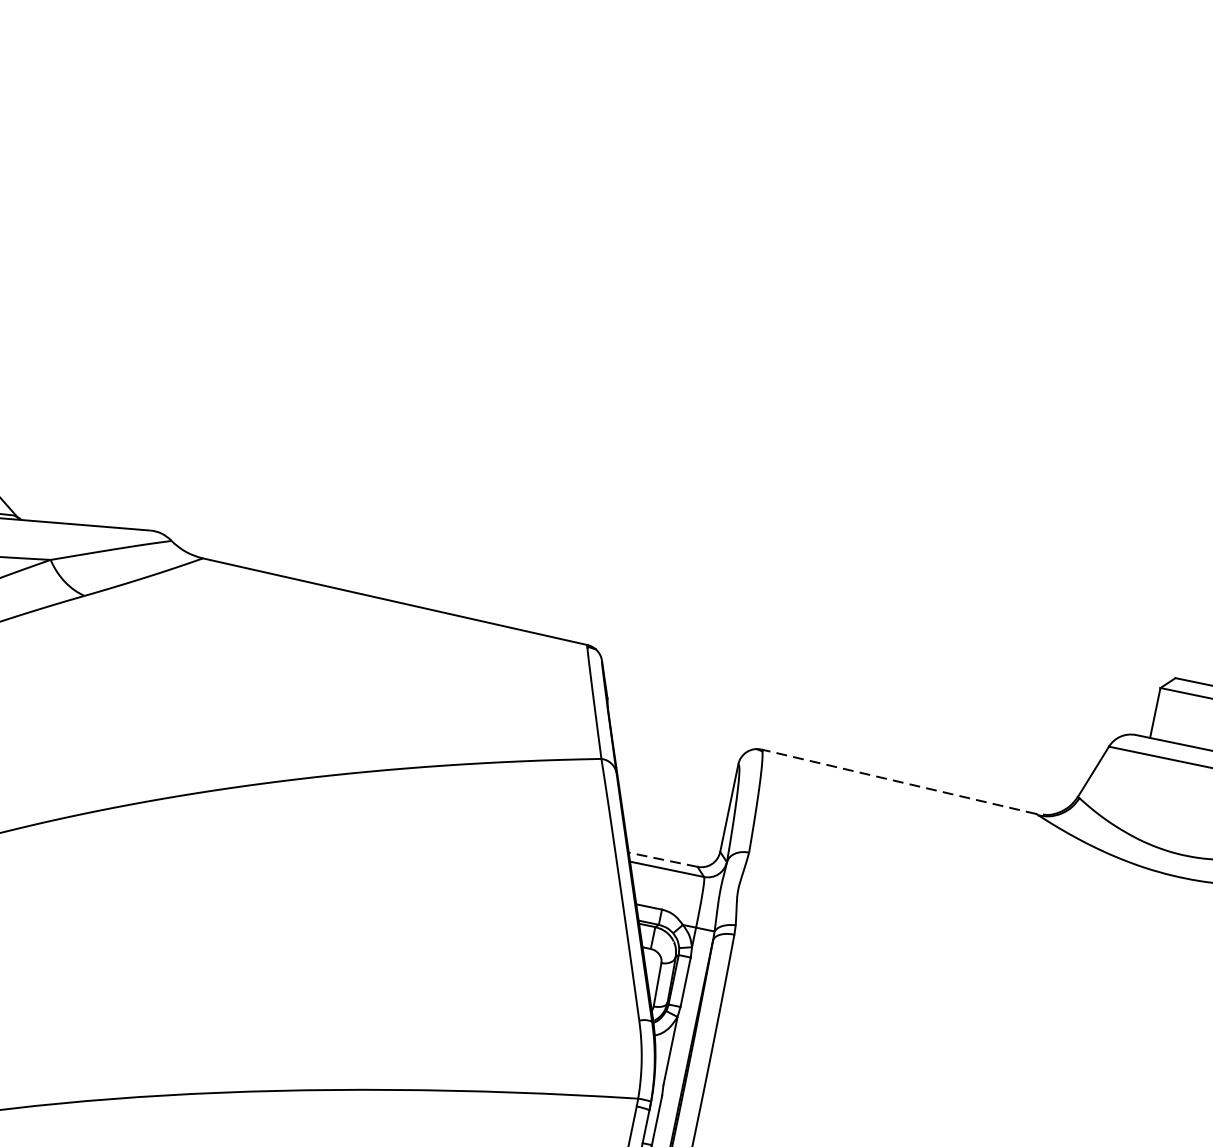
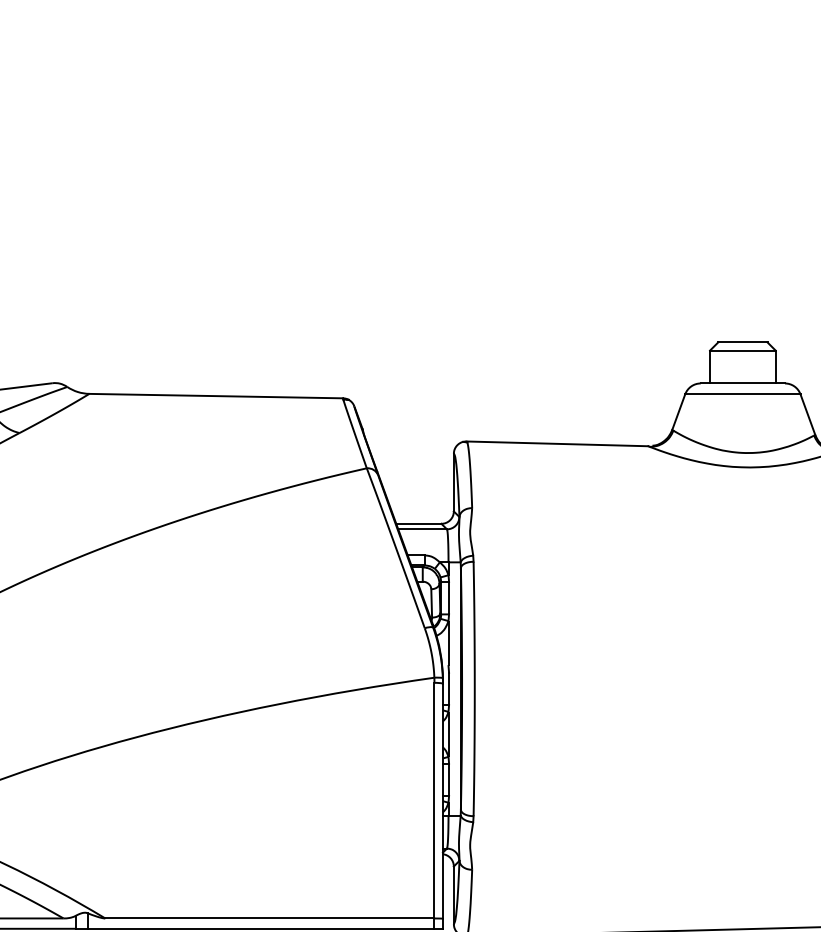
line: (899, 781) -> (557, 443), dashed -> solid
line: (662, 859) -> (418, 523), dashed -> solid

